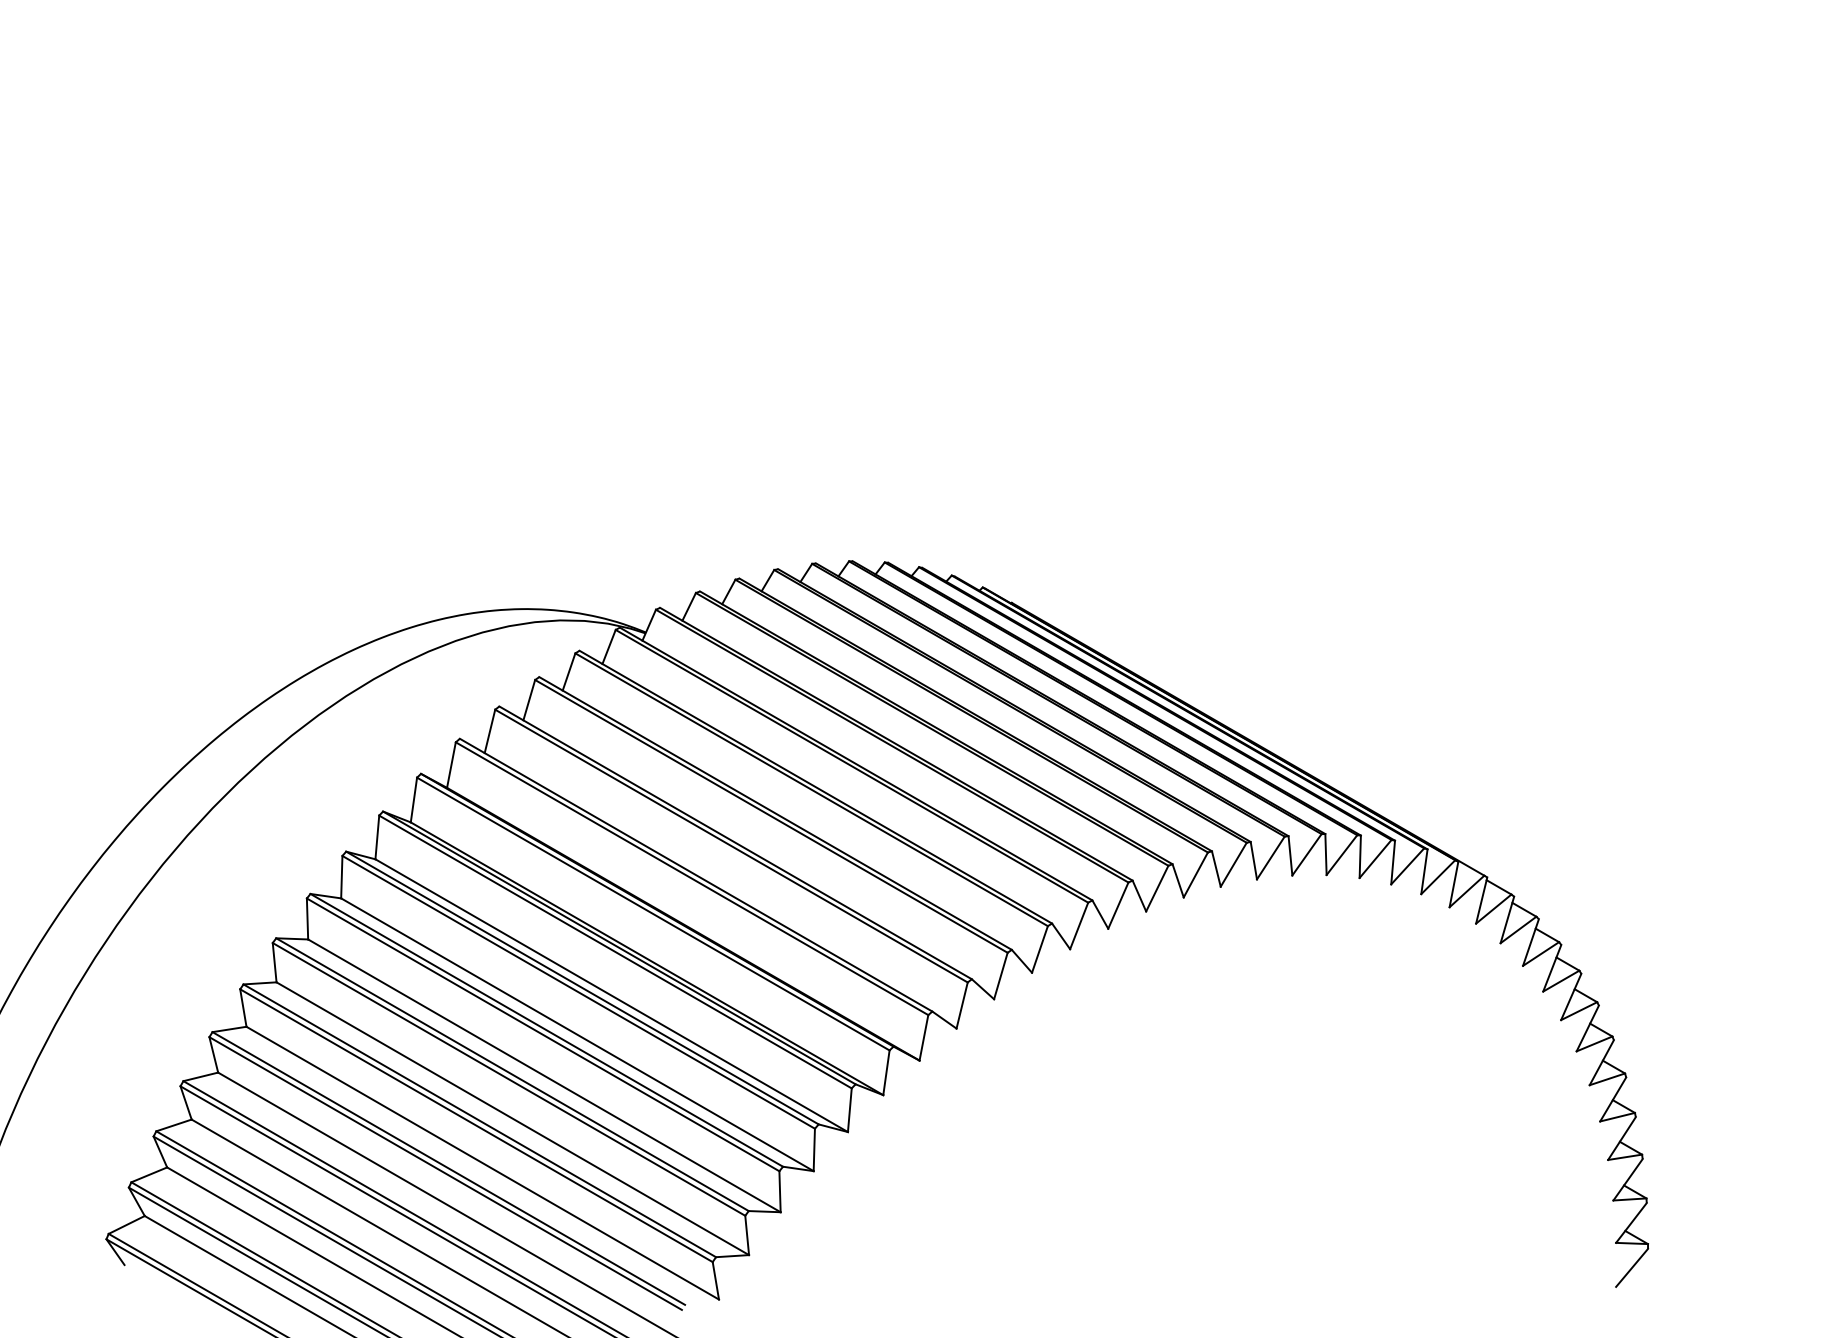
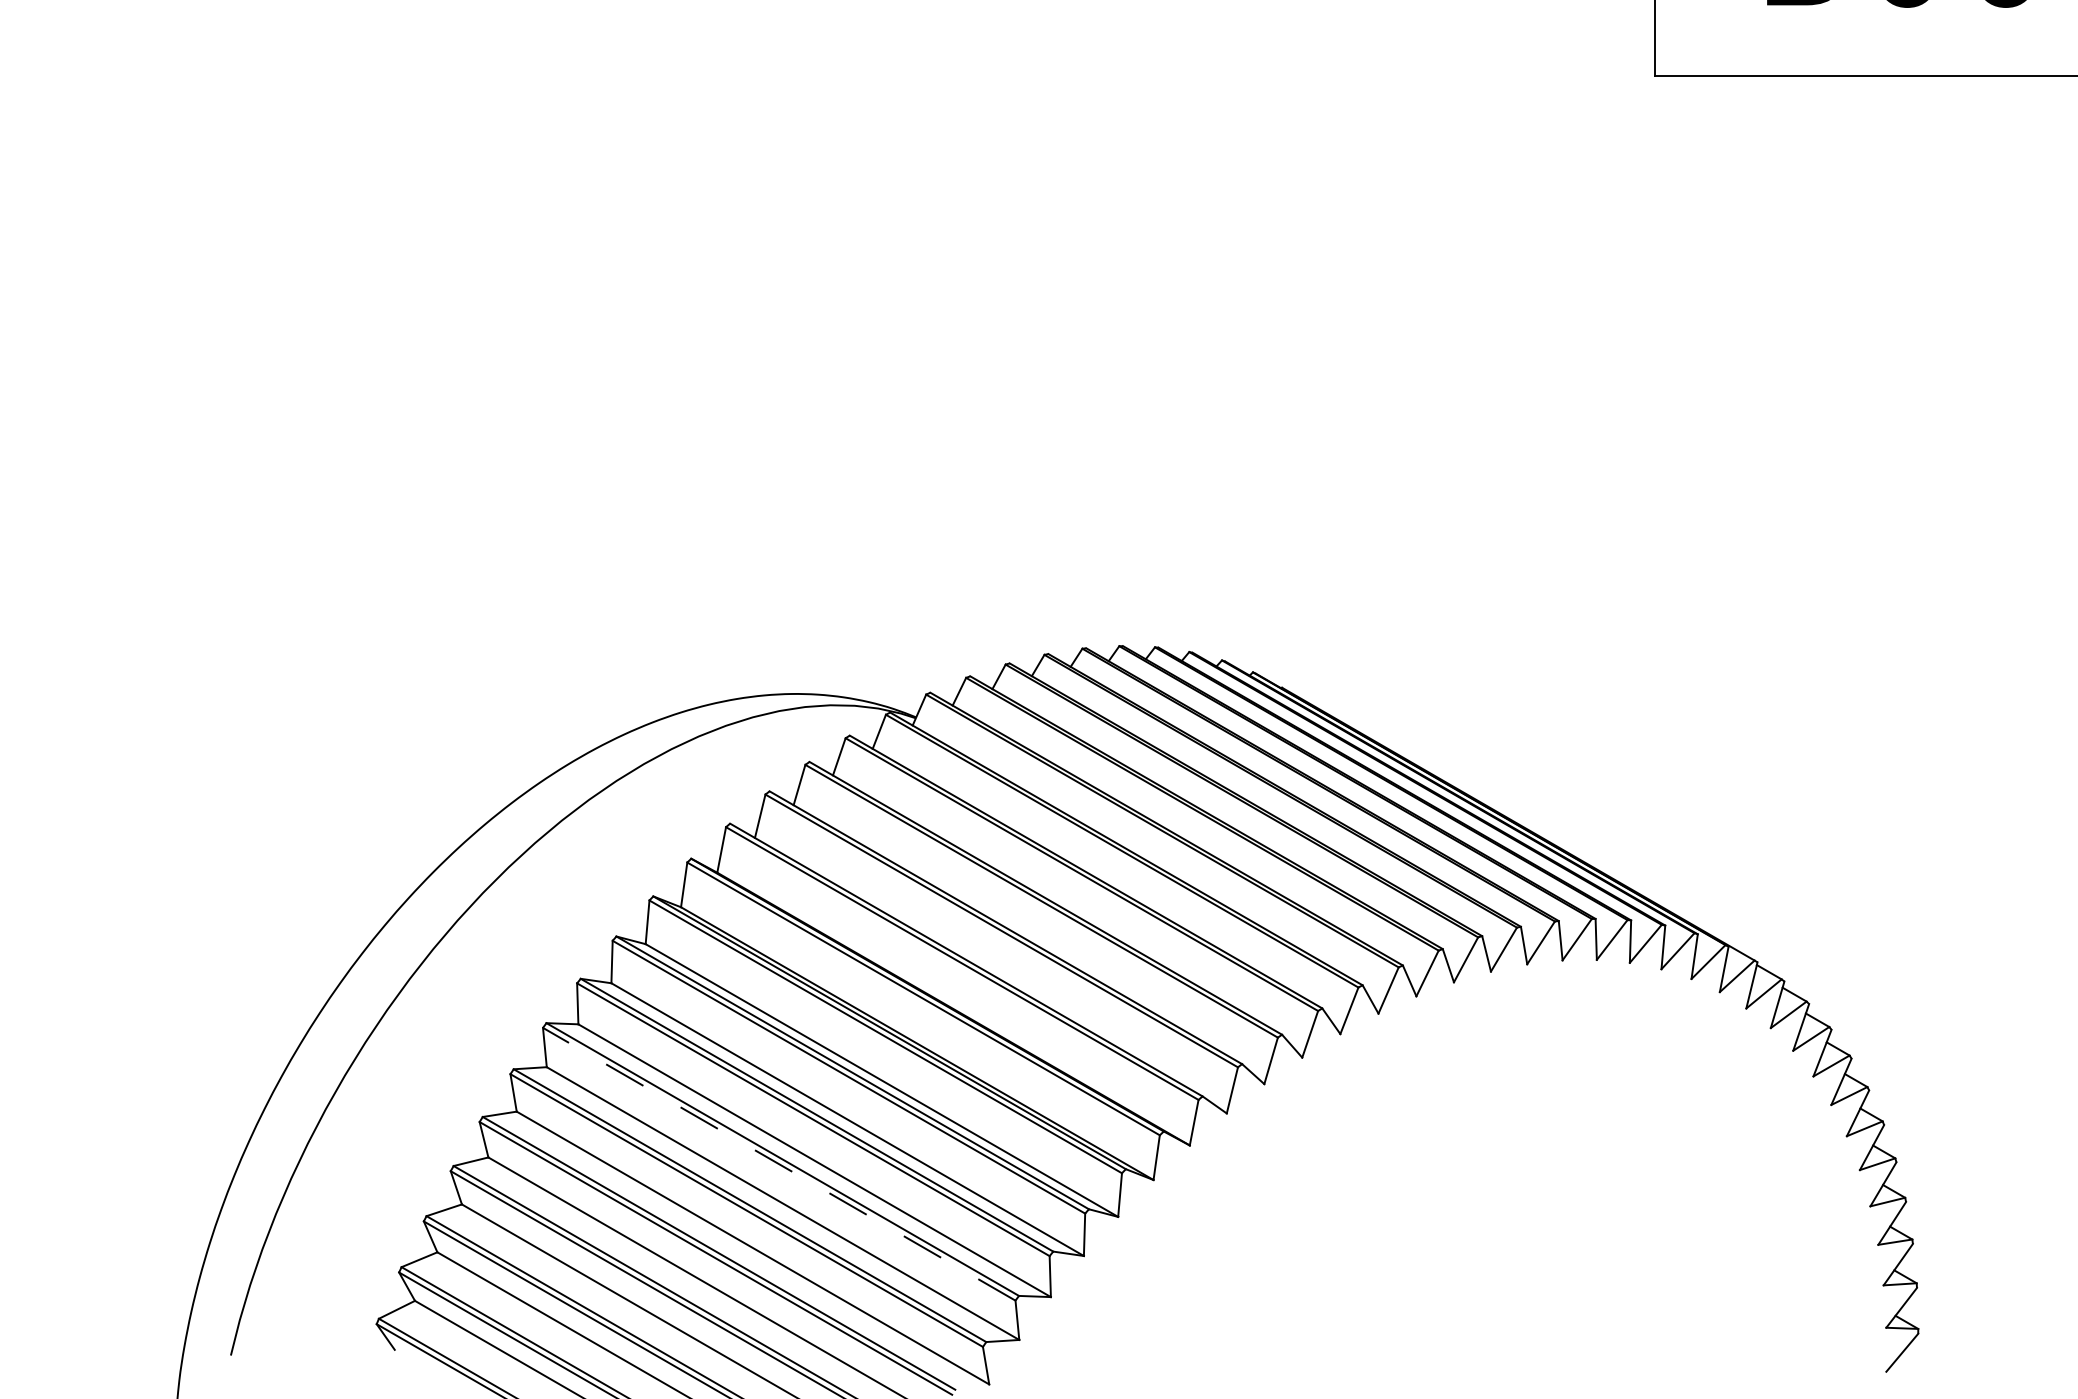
line: (509, 1079) -> (779, 1164), solid -> dashed

